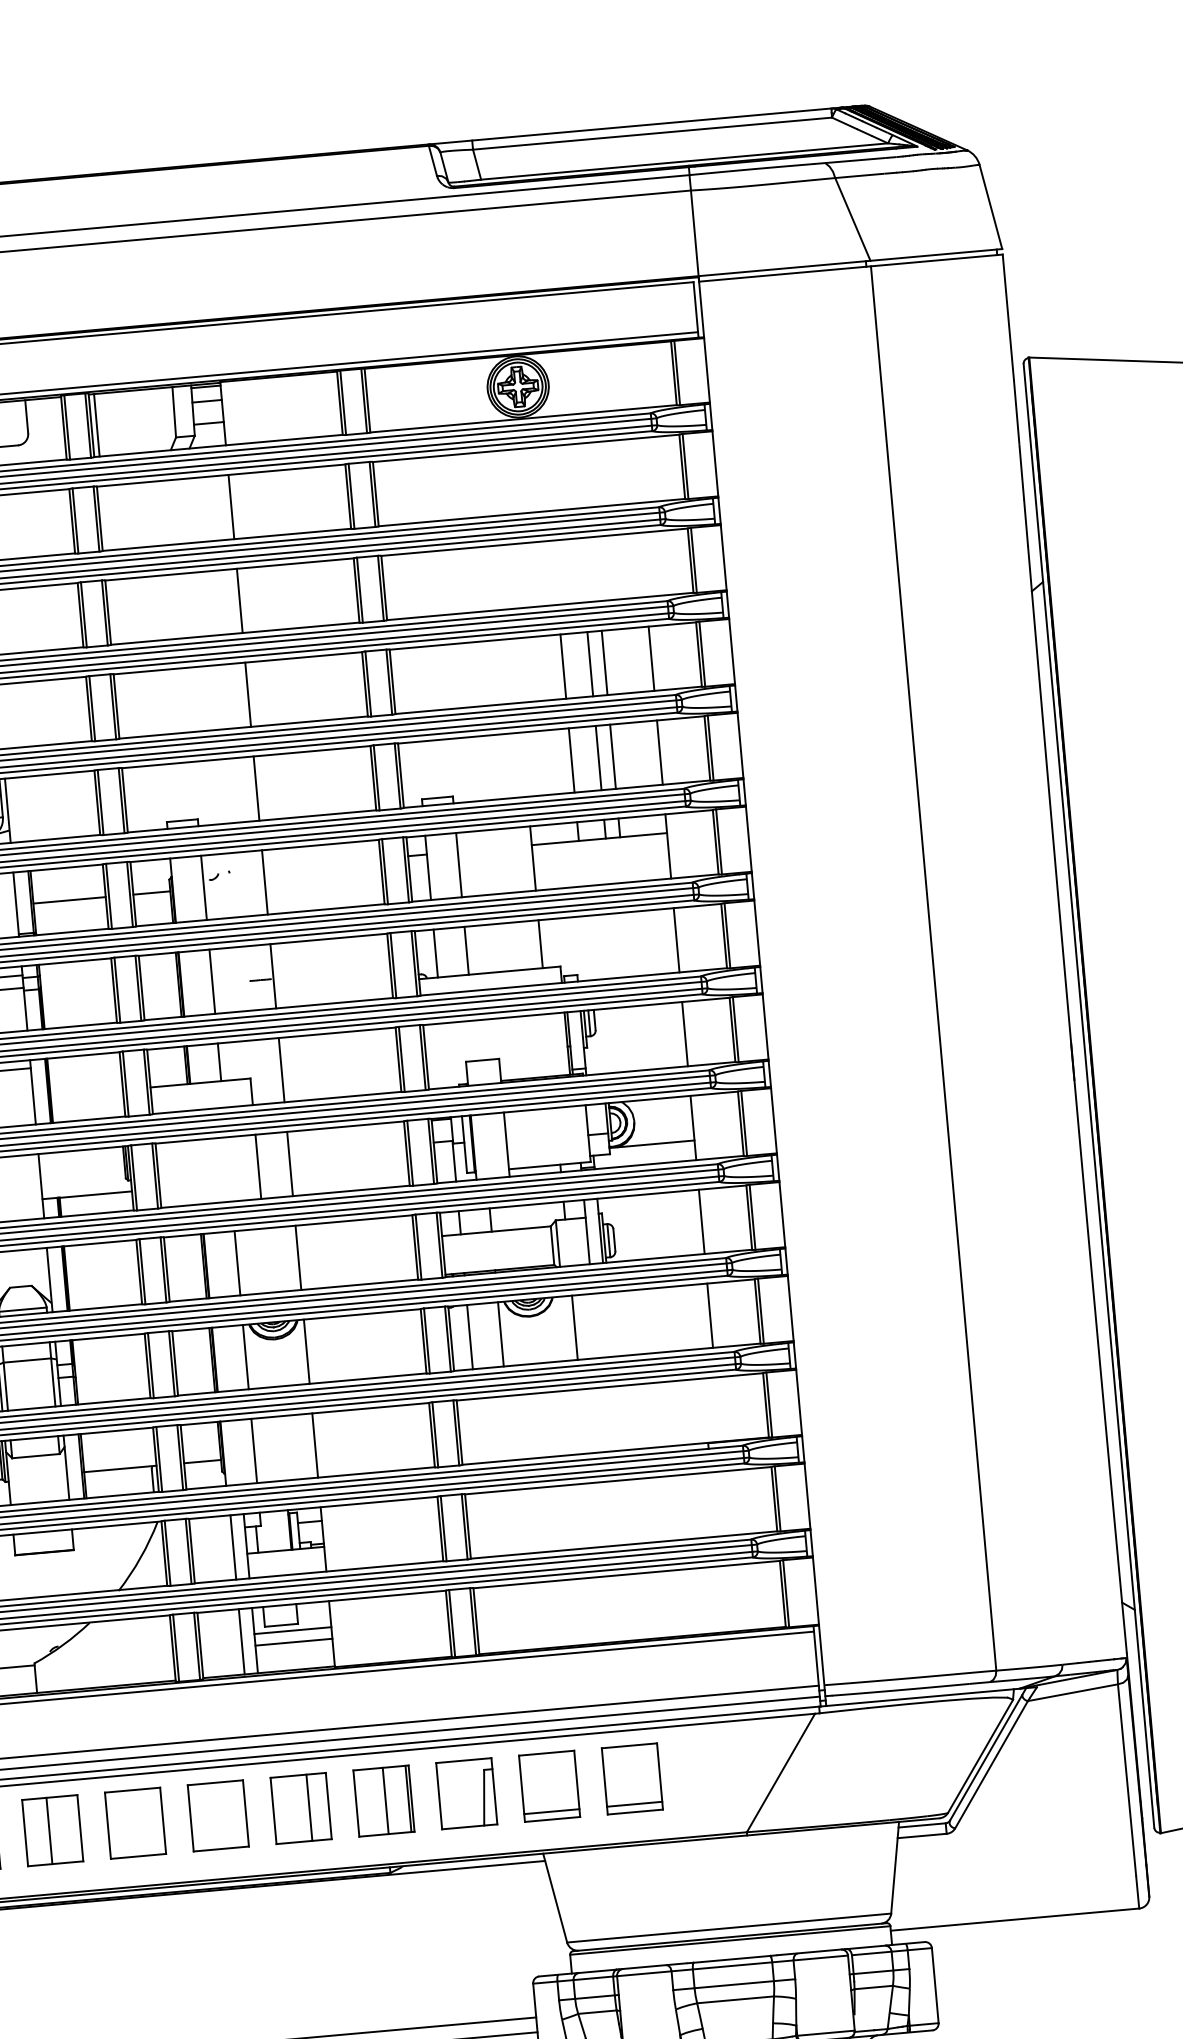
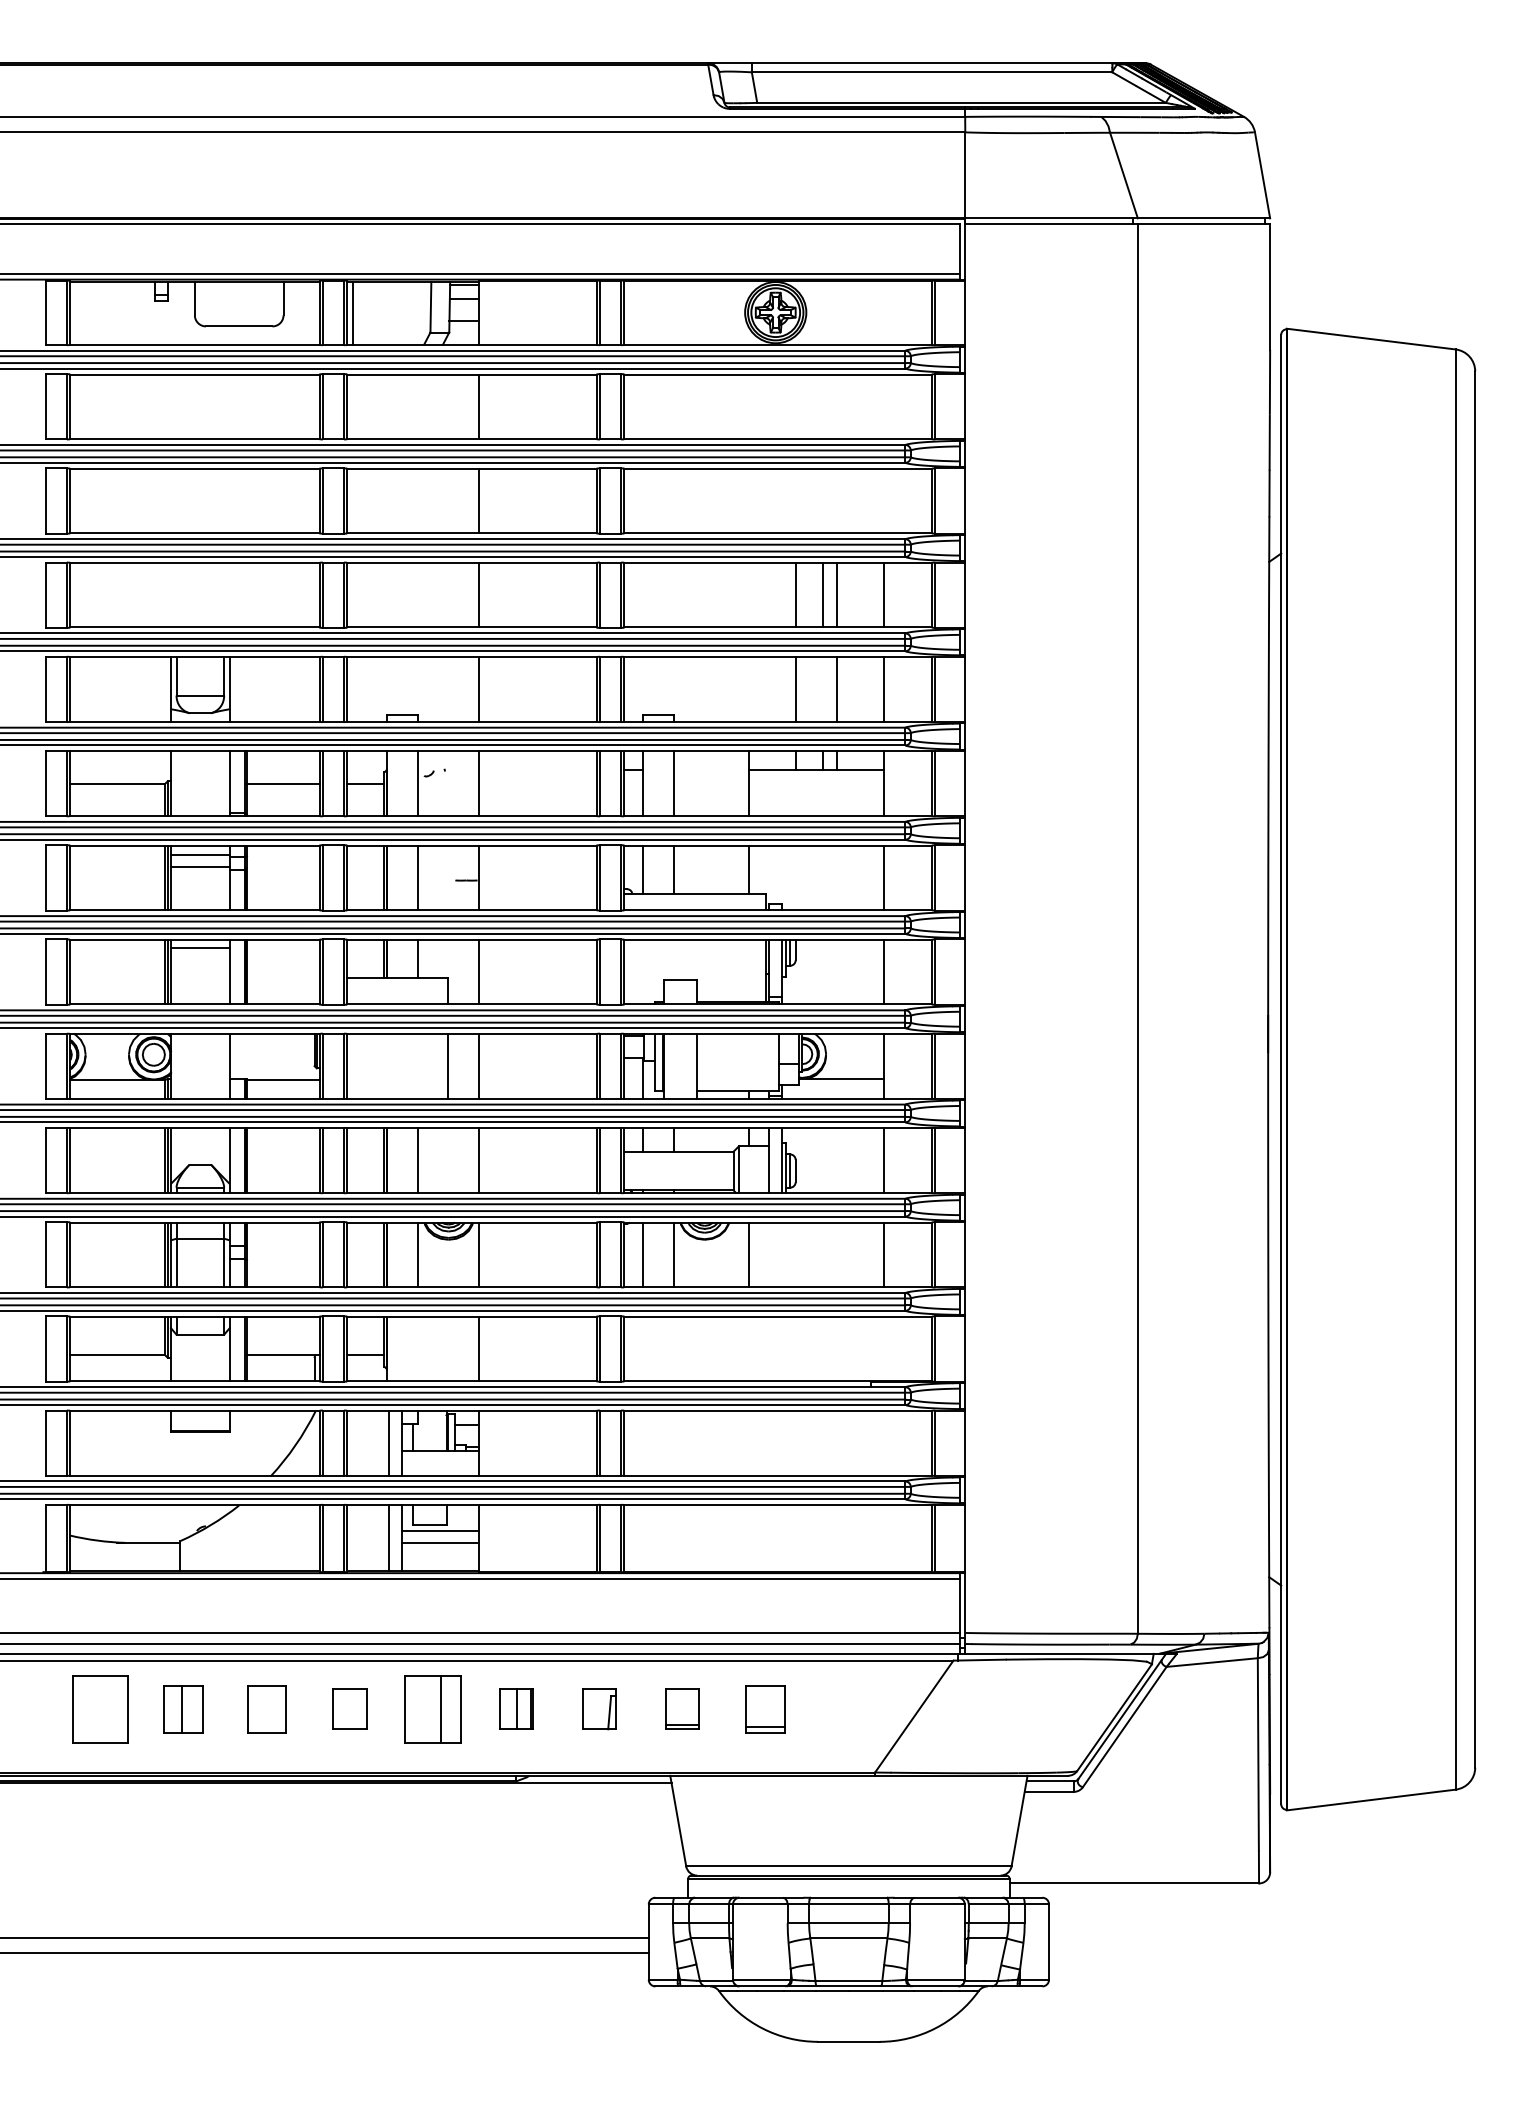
line: (598, 758) -> (822, 689), removed
line: (254, 1450) -> (418, 1348), removed
part: (632, 1779) -> (765, 1709), size x0.7
part: (549, 1786) -> (682, 1709), size x0.6
part: (466, 1793) -> (599, 1709), size x0.6
part: (384, 1801) -> (516, 1709), size x0.6
part: (217, 1816) -> (349, 1709), size x0.6
part: (135, 1823) -> (266, 1709), size x0.7
part: (52, 1830) -> (183, 1709), size x0.7

